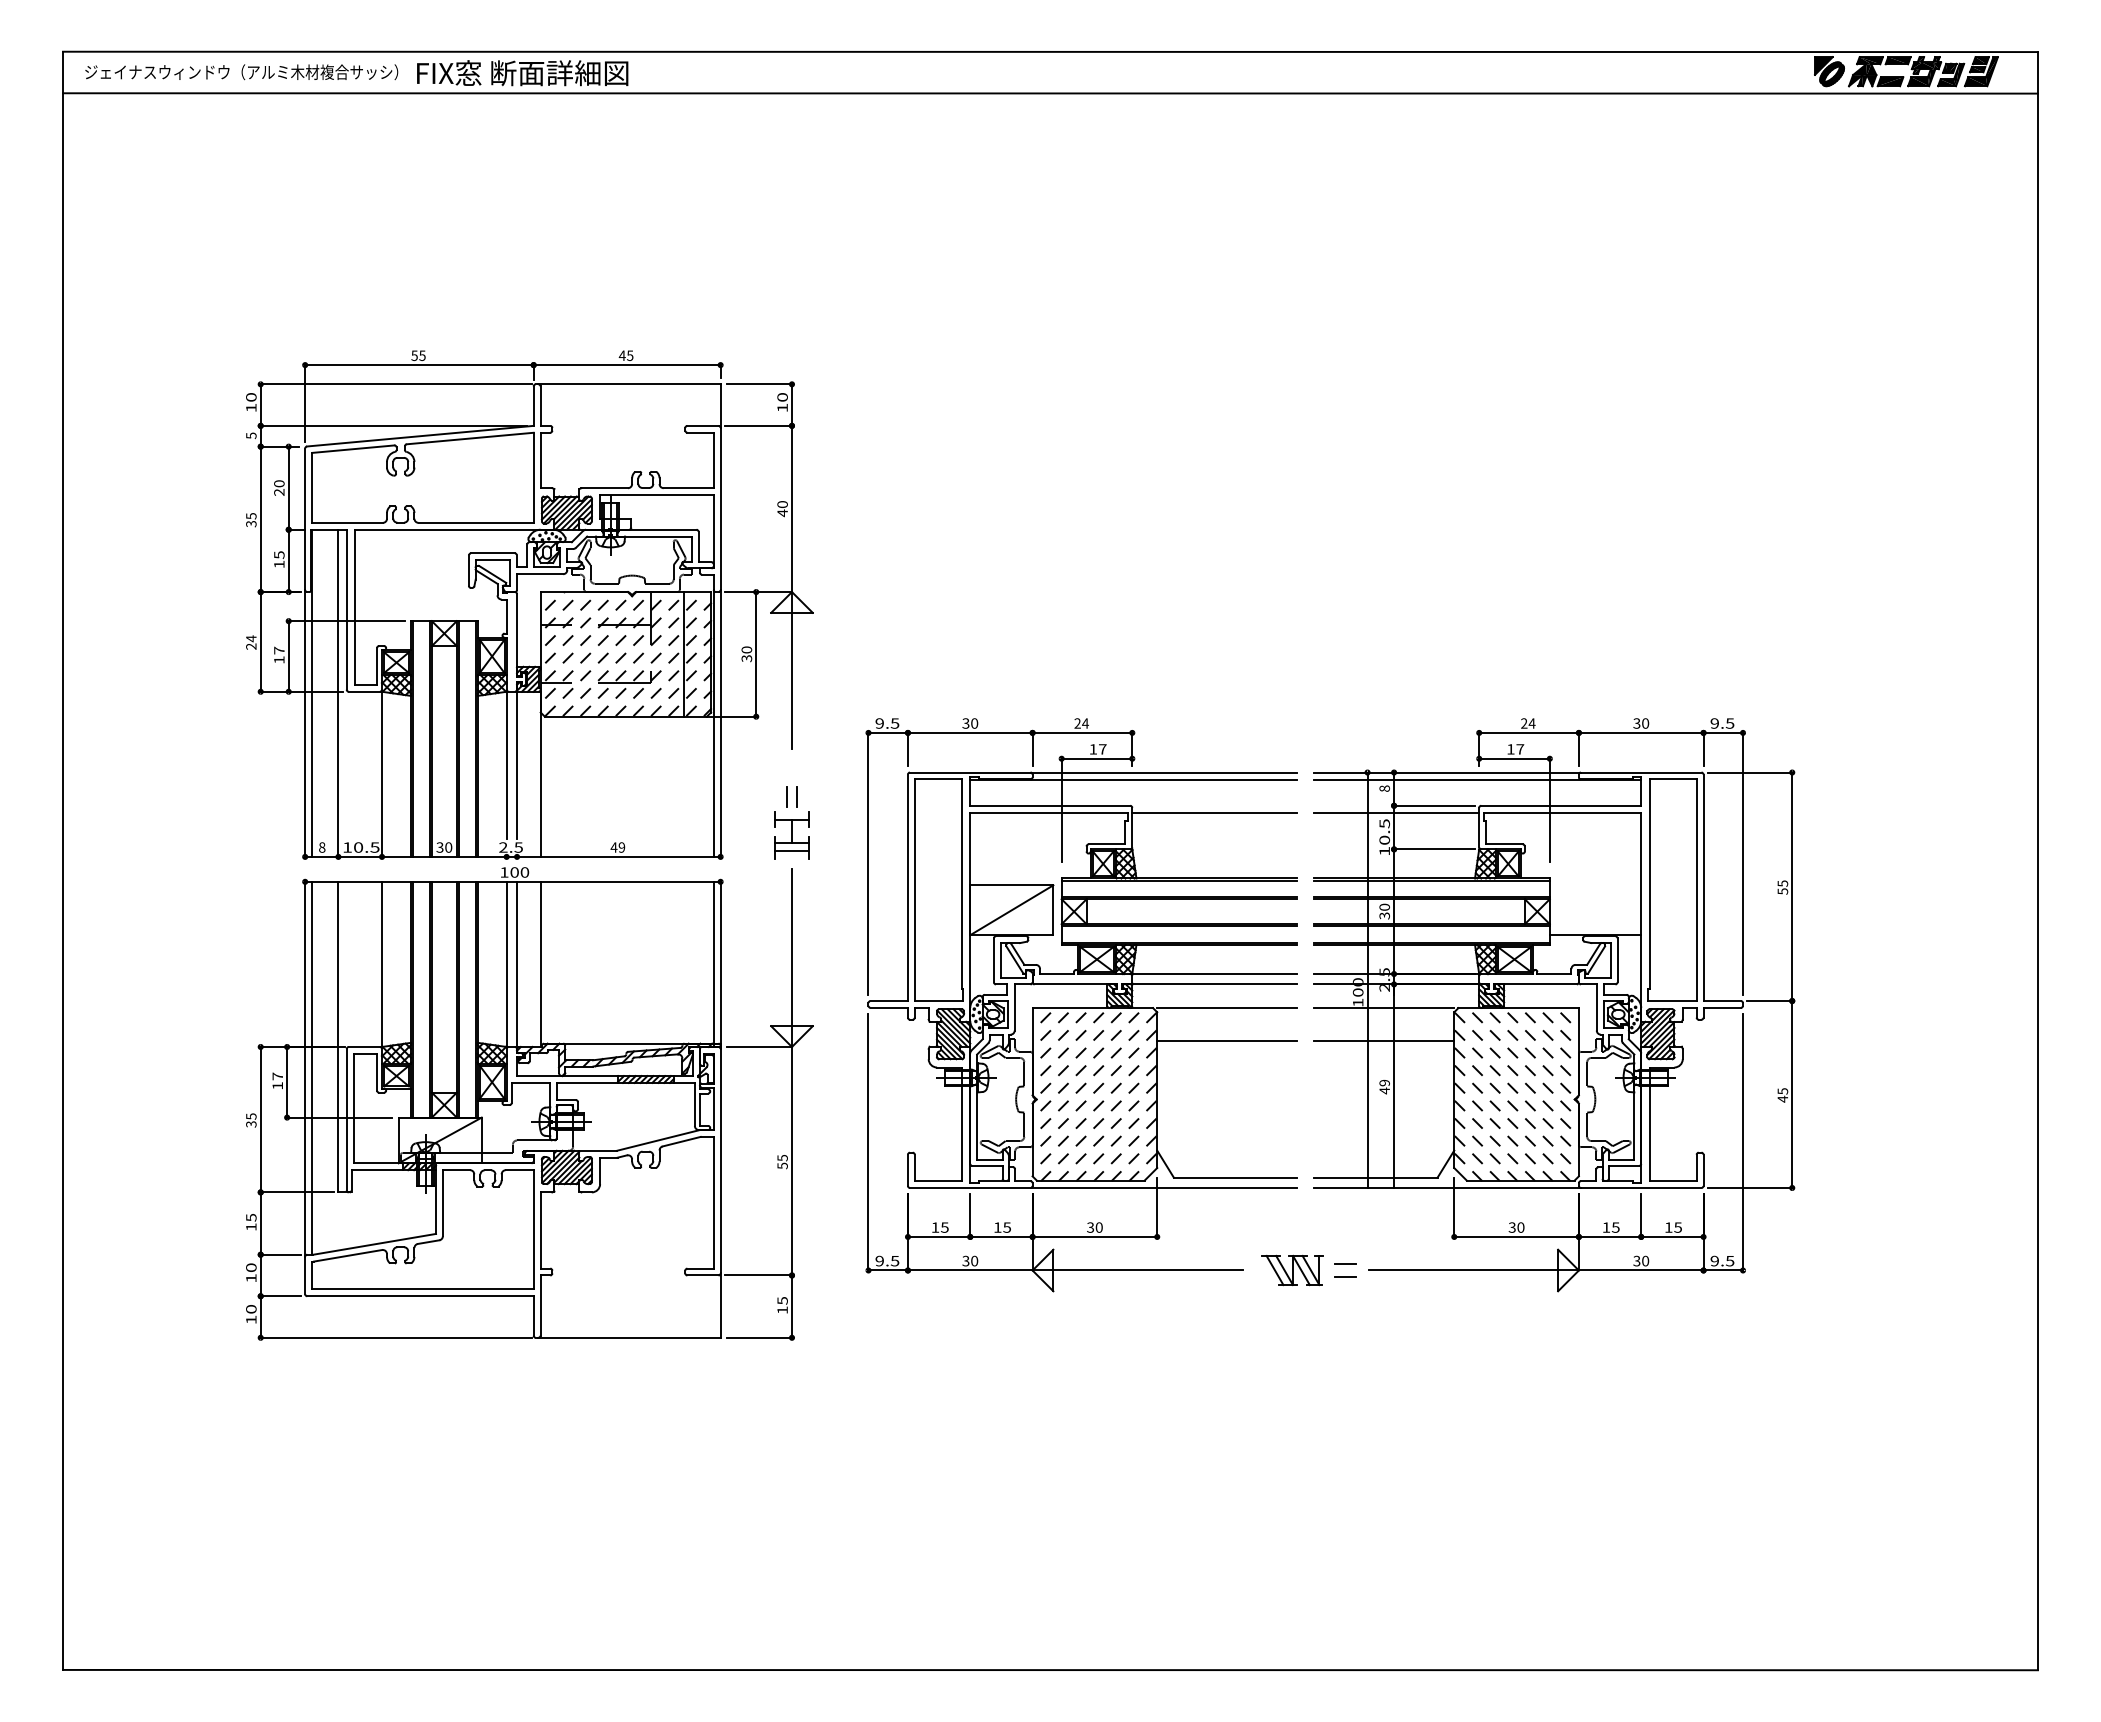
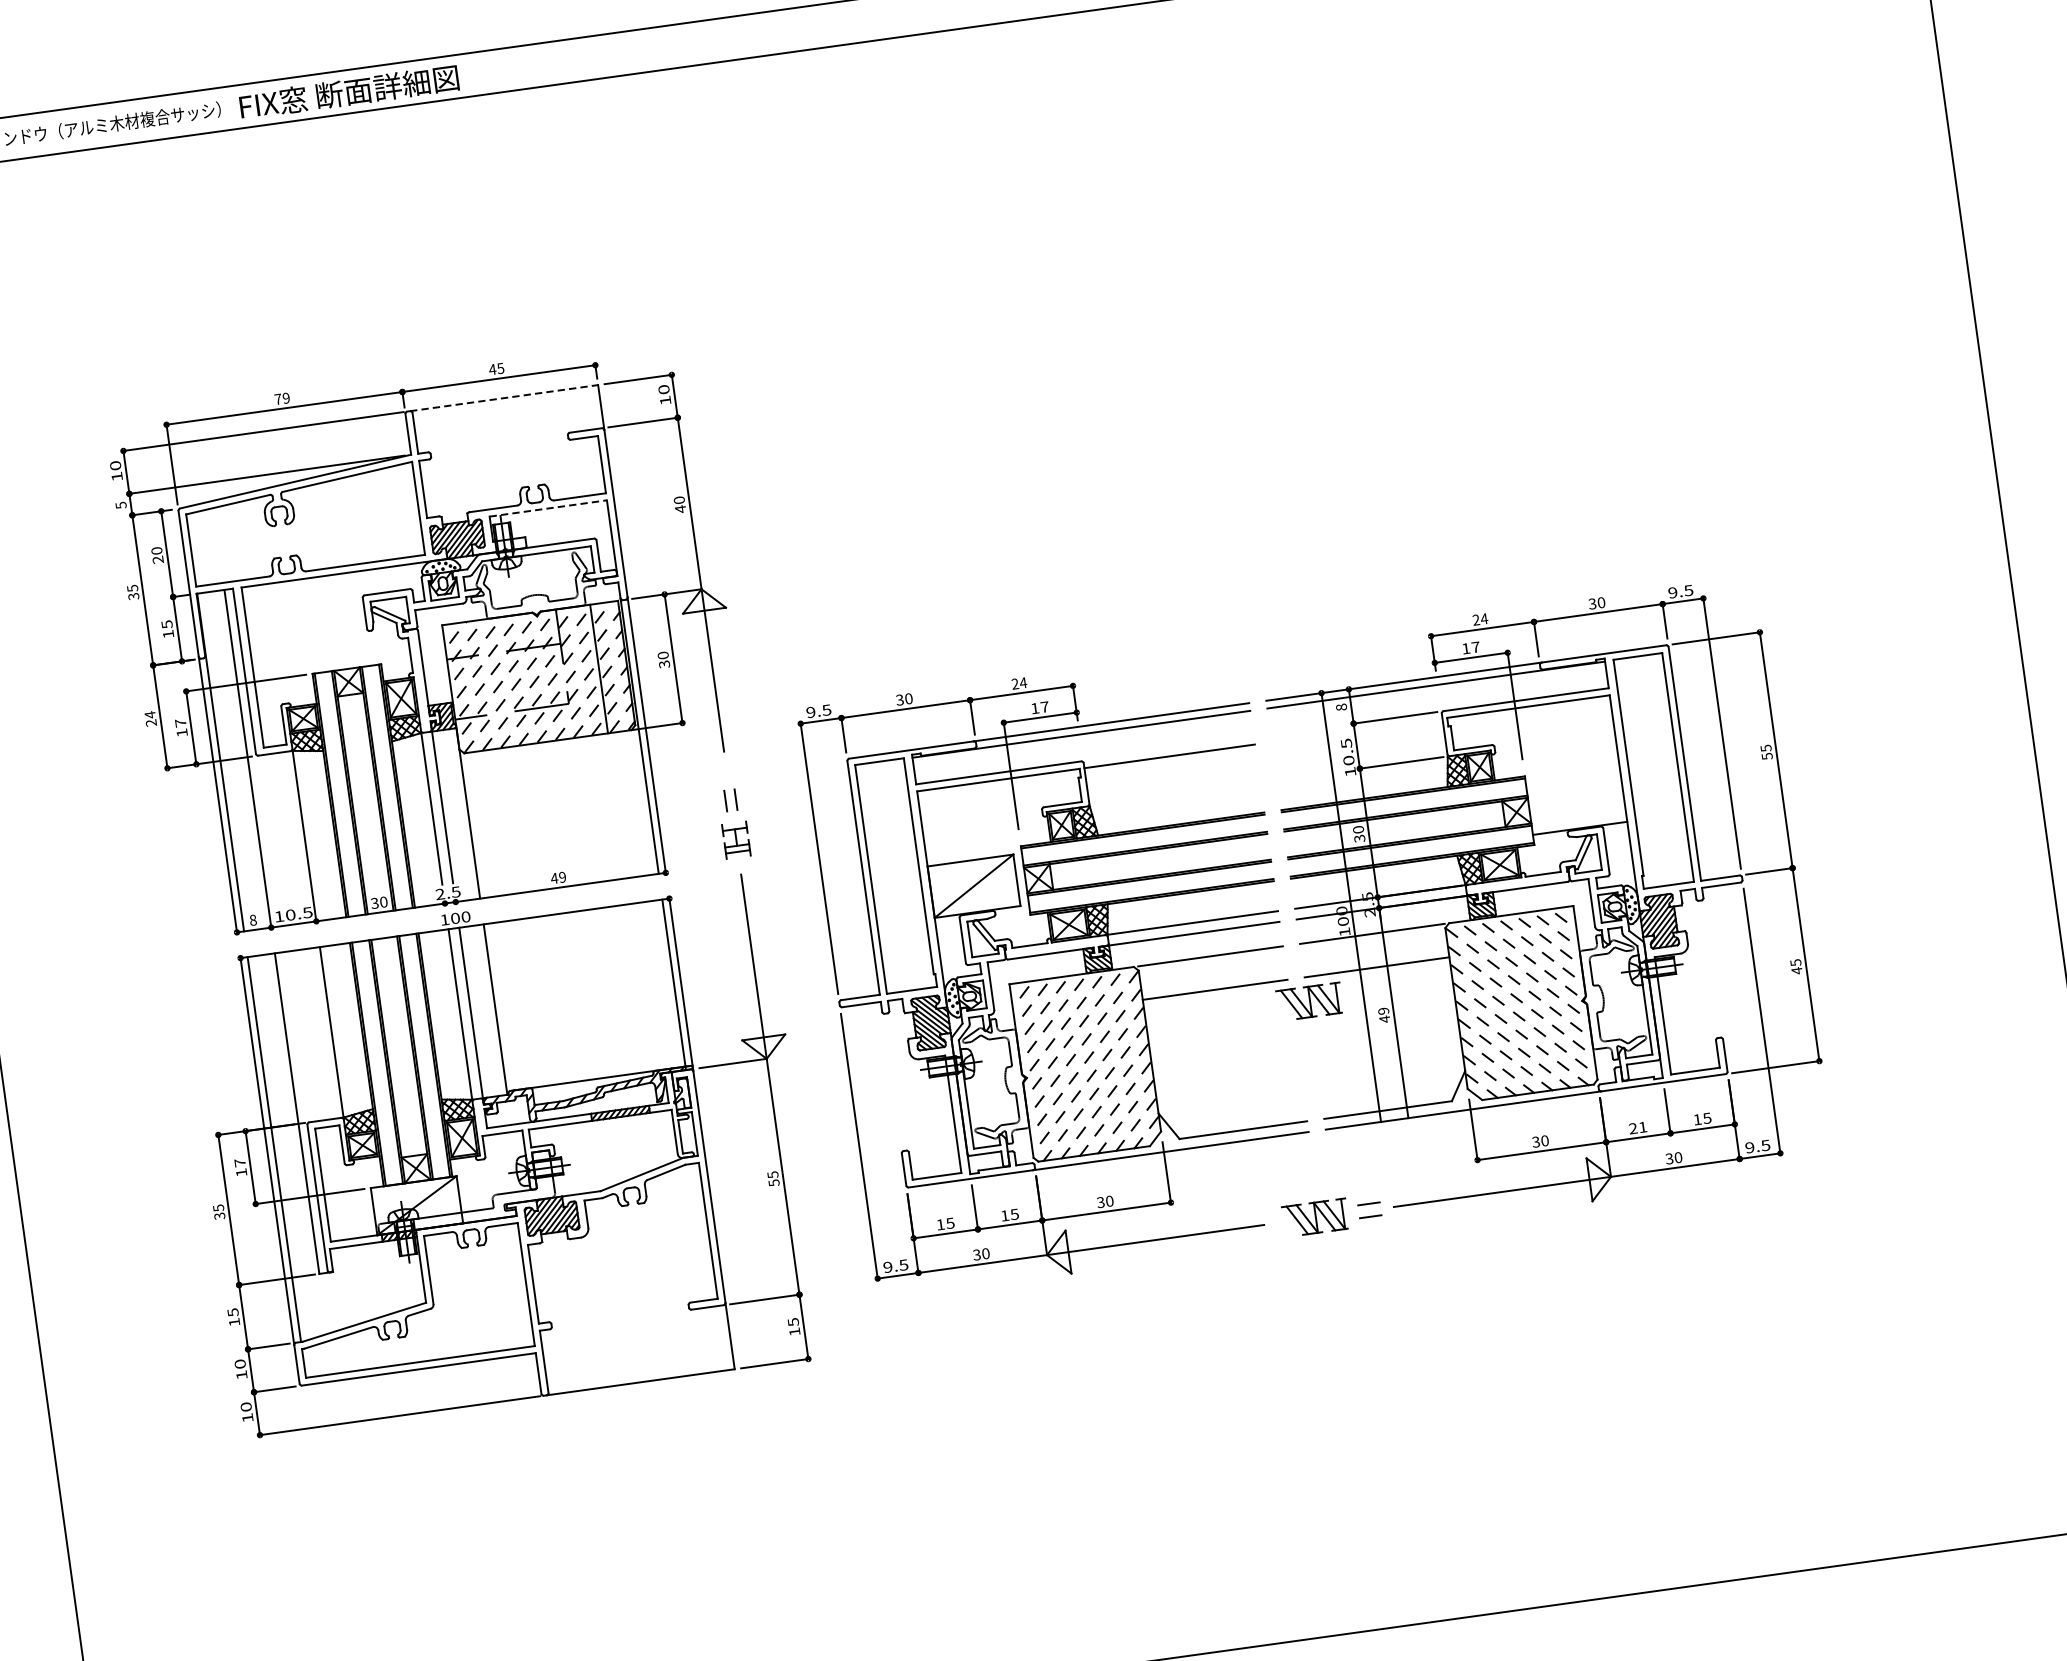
text: (418, 355) -> (282, 398), 55 -> 79
line: (630, 384) -> (505, 398), solid -> dashed
line: (656, 495) -> (547, 509), solid -> dashed
line: (1396, 812) -> (1357, 730), removed
part: (791, 835) -> (735, 840), size x0.7
part: (1315, 1064) -> (1309, 1001), added
text: (1610, 1227) -> (1637, 1127), 15 -> 21

